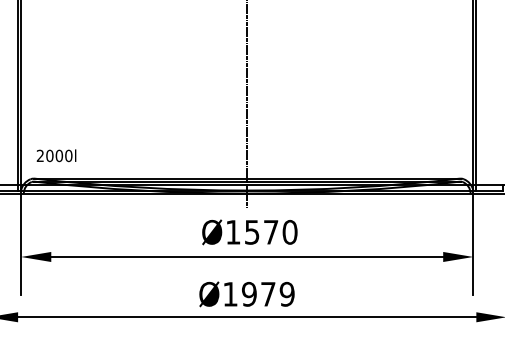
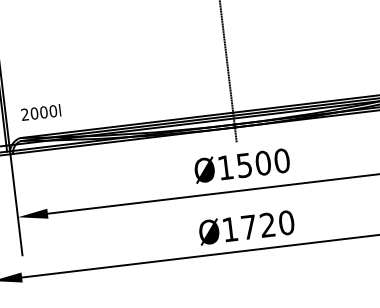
text: (270, 231) -> (262, 162), Ø1570 -> Ø1500
text: (268, 293) -> (267, 224), Ø1979 -> Ø1720

